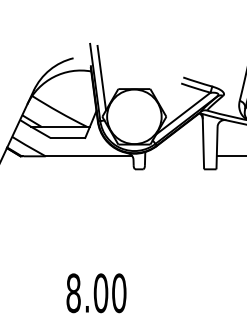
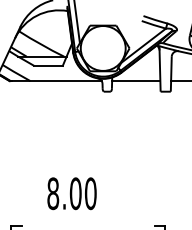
line: (174, 156) -> (136, 81), added

